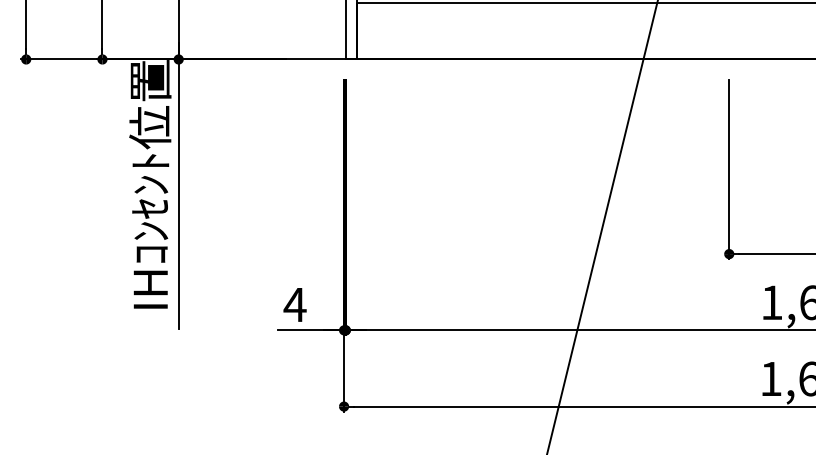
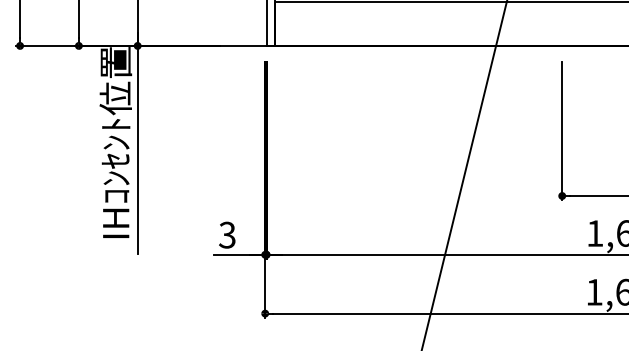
text: (294, 304) -> (226, 234), 4 -> 3

